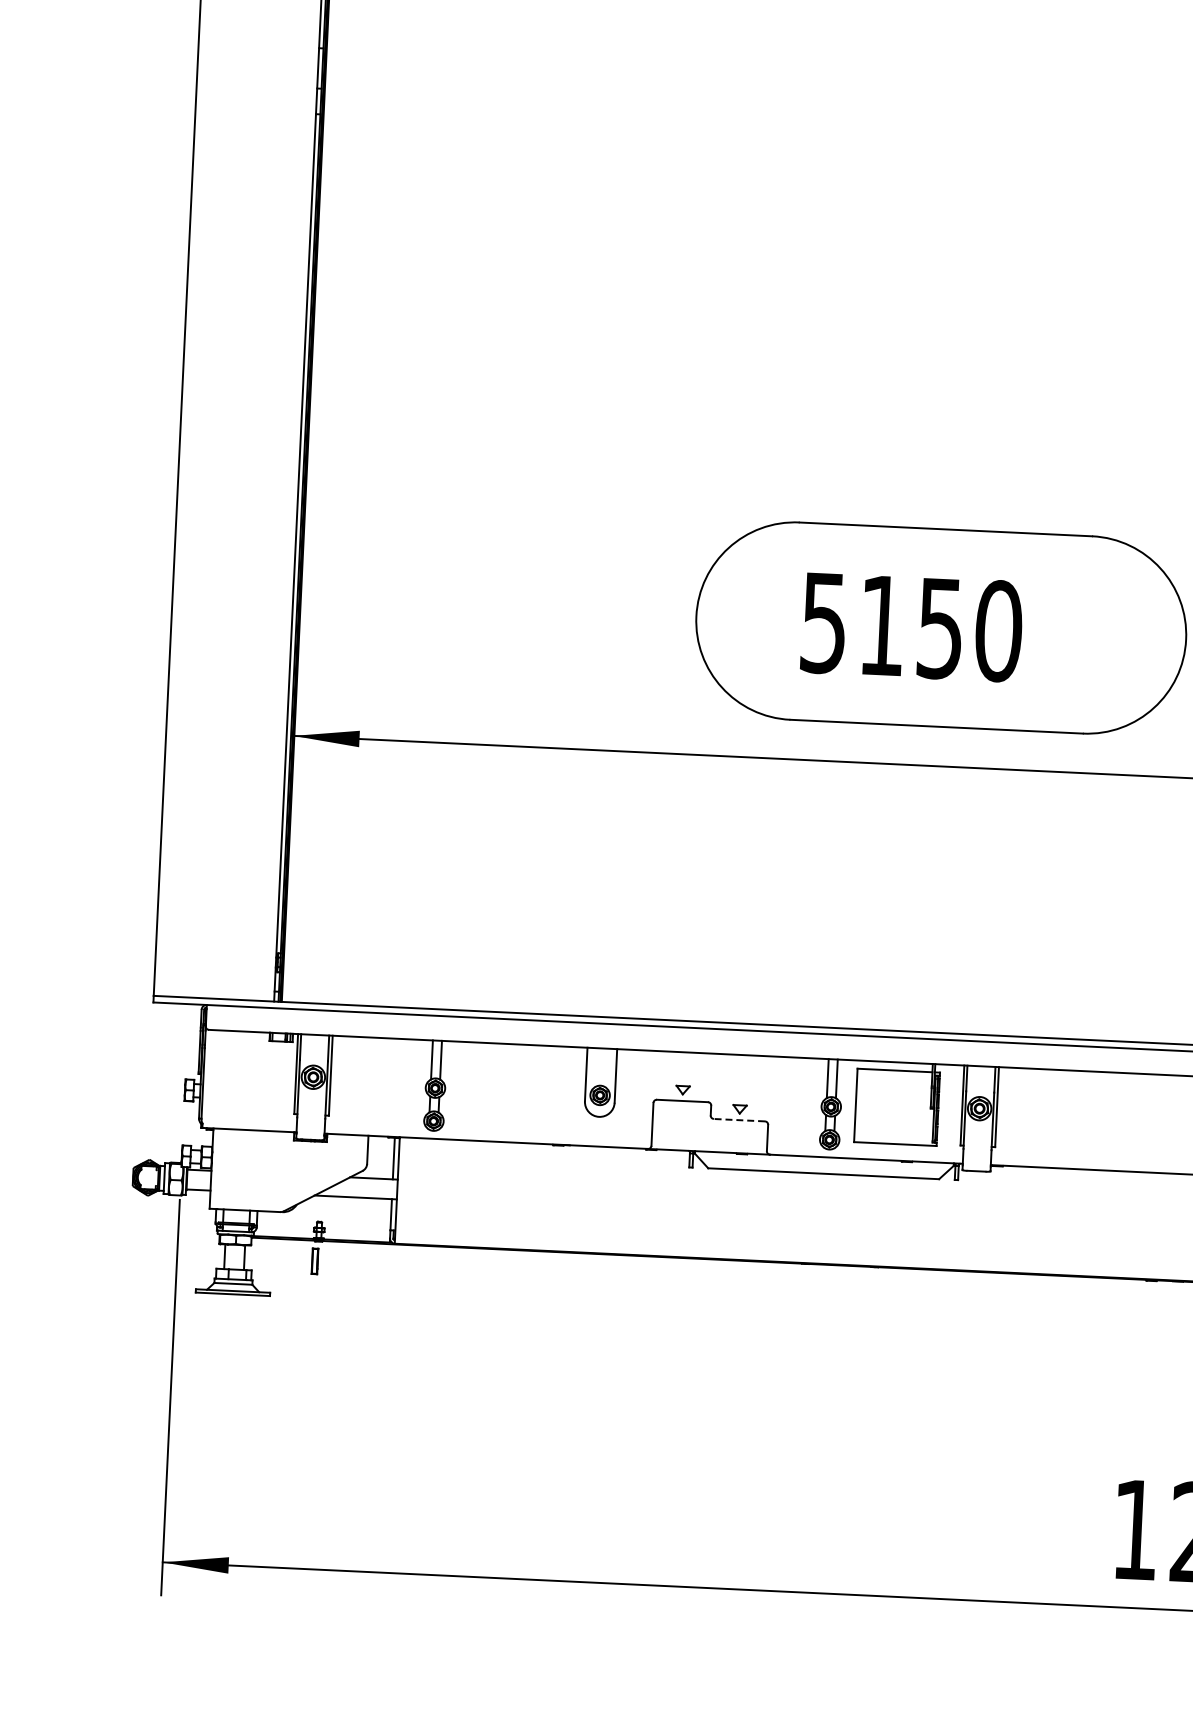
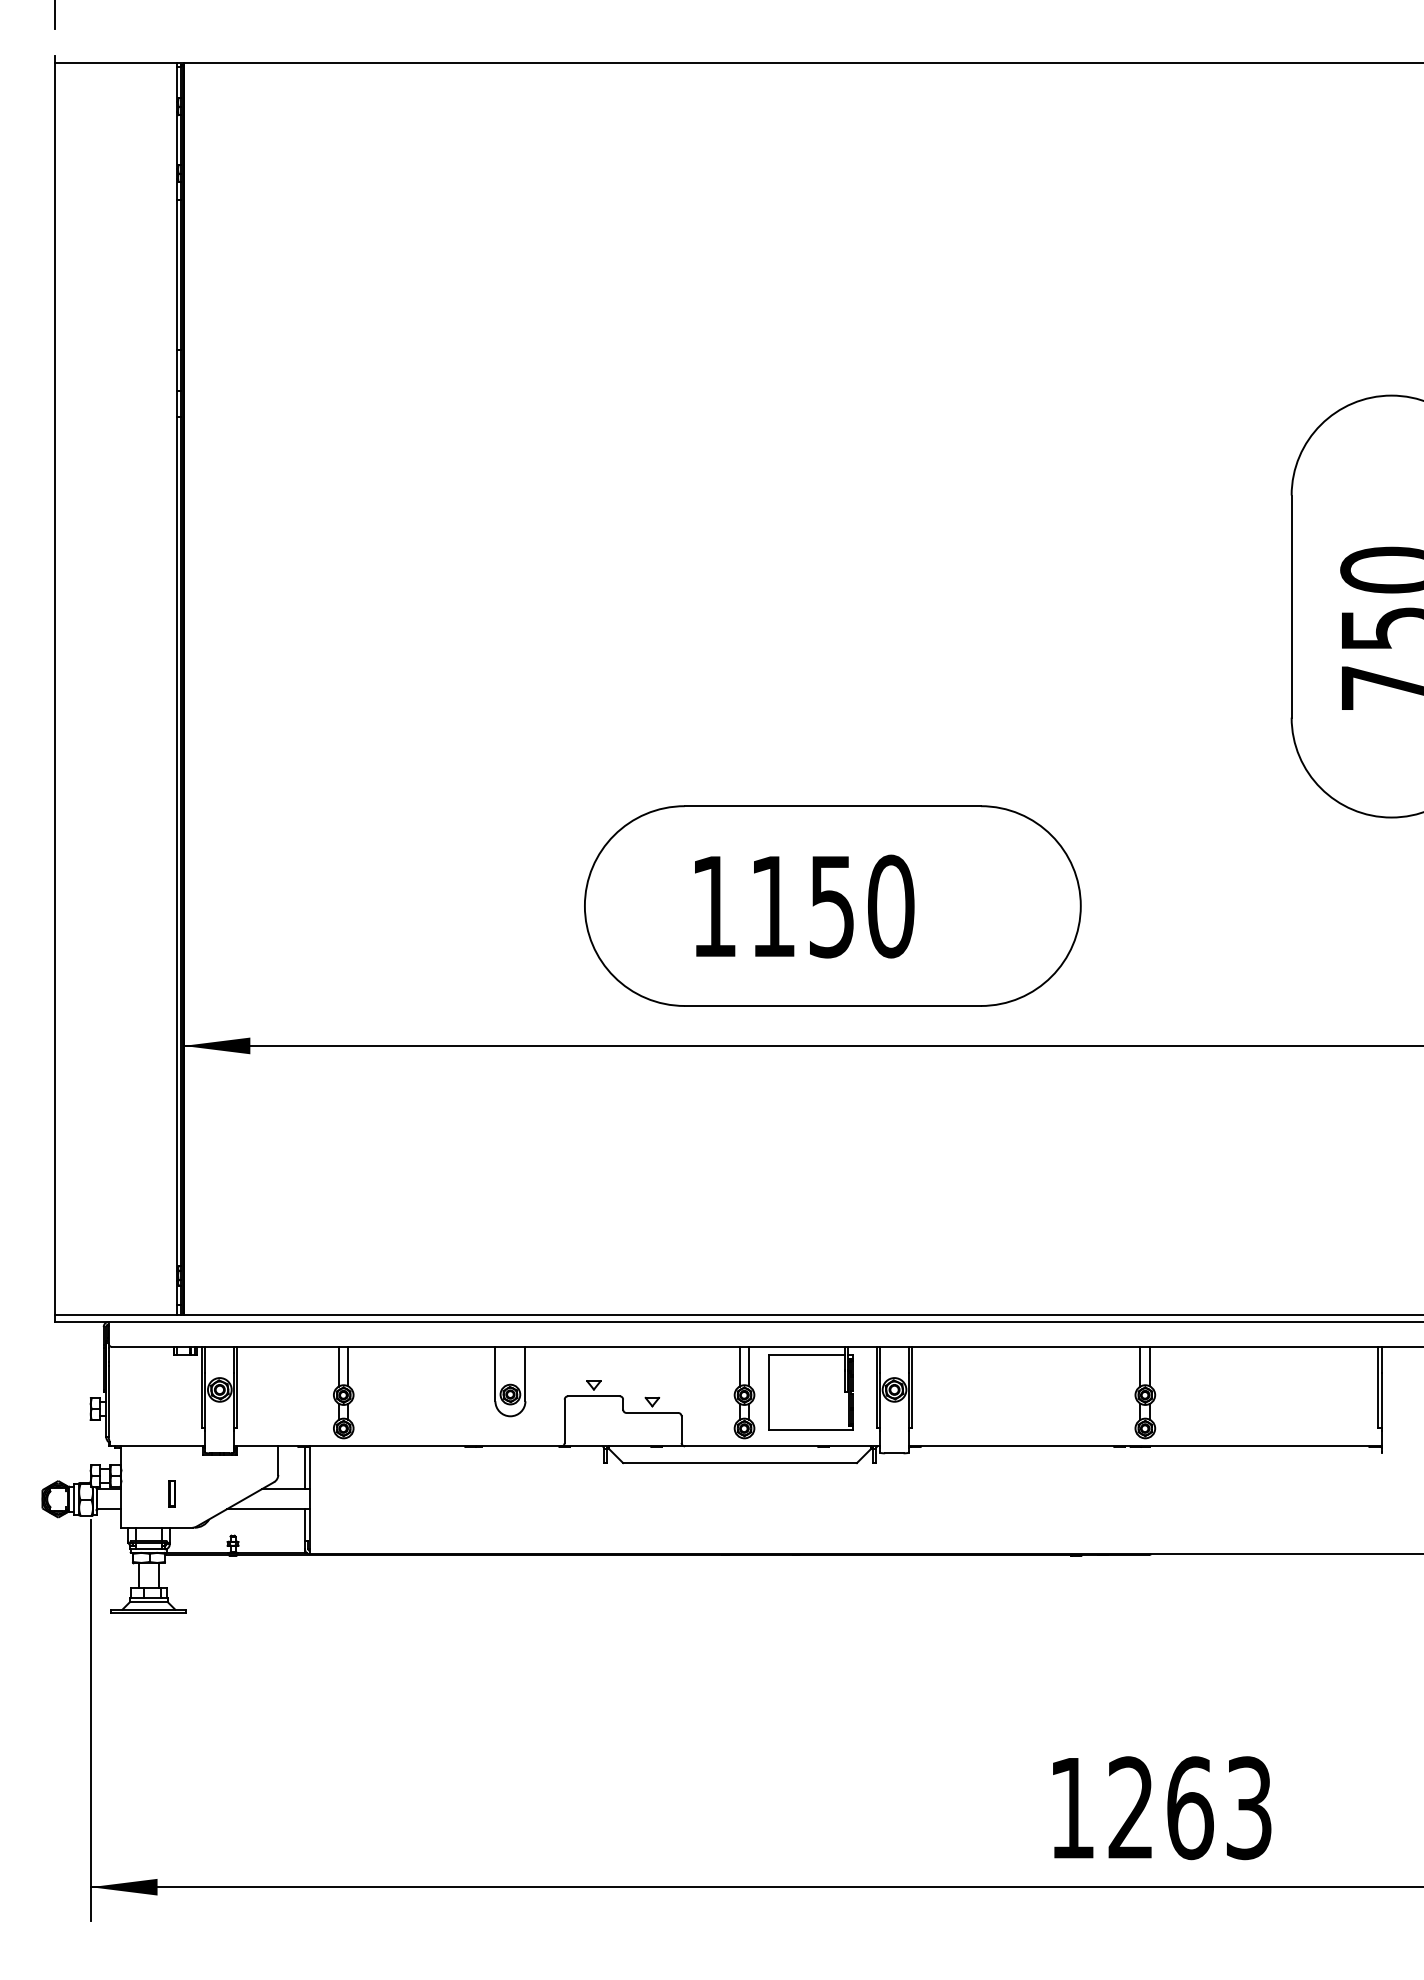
text: (823, 623) -> (713, 907), 5150 -> 1150
line: (739, 1119) -> (652, 1412), dashed -> solid
part: (314, 1260) -> (171, 1493), moved

